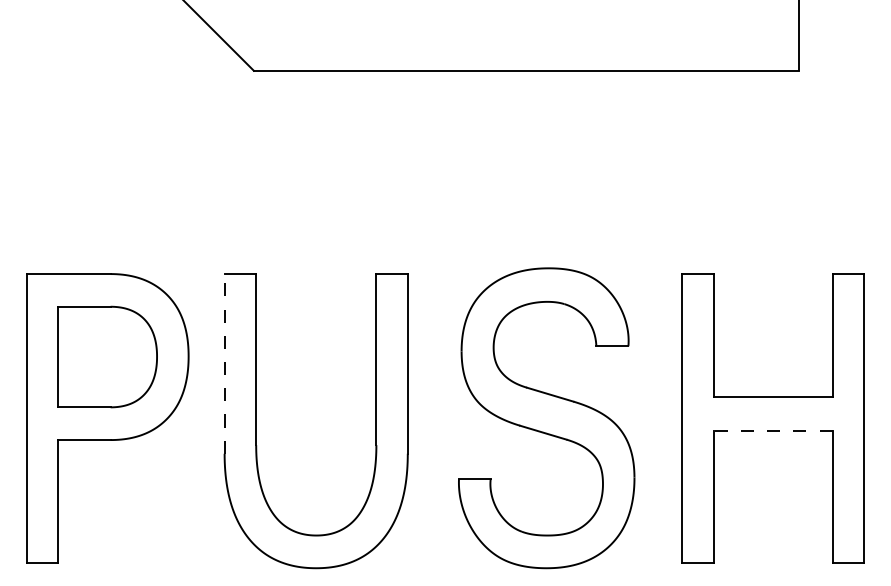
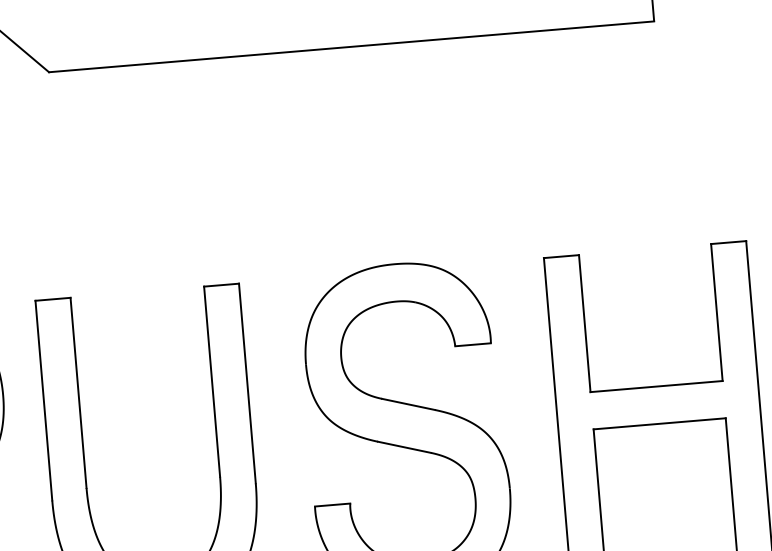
line: (224, 363) -> (43, 400), dashed -> solid
line: (772, 430) -> (658, 423), dashed -> solid

